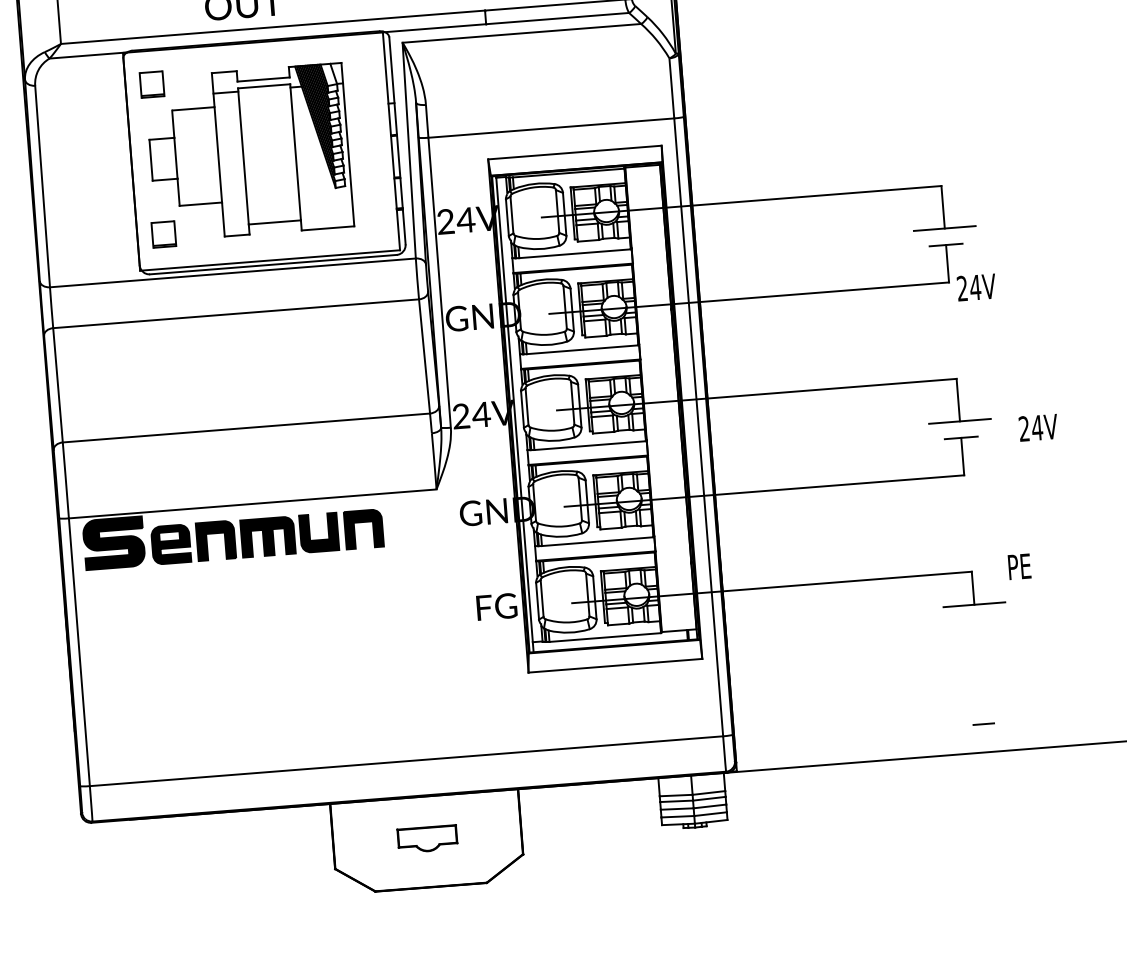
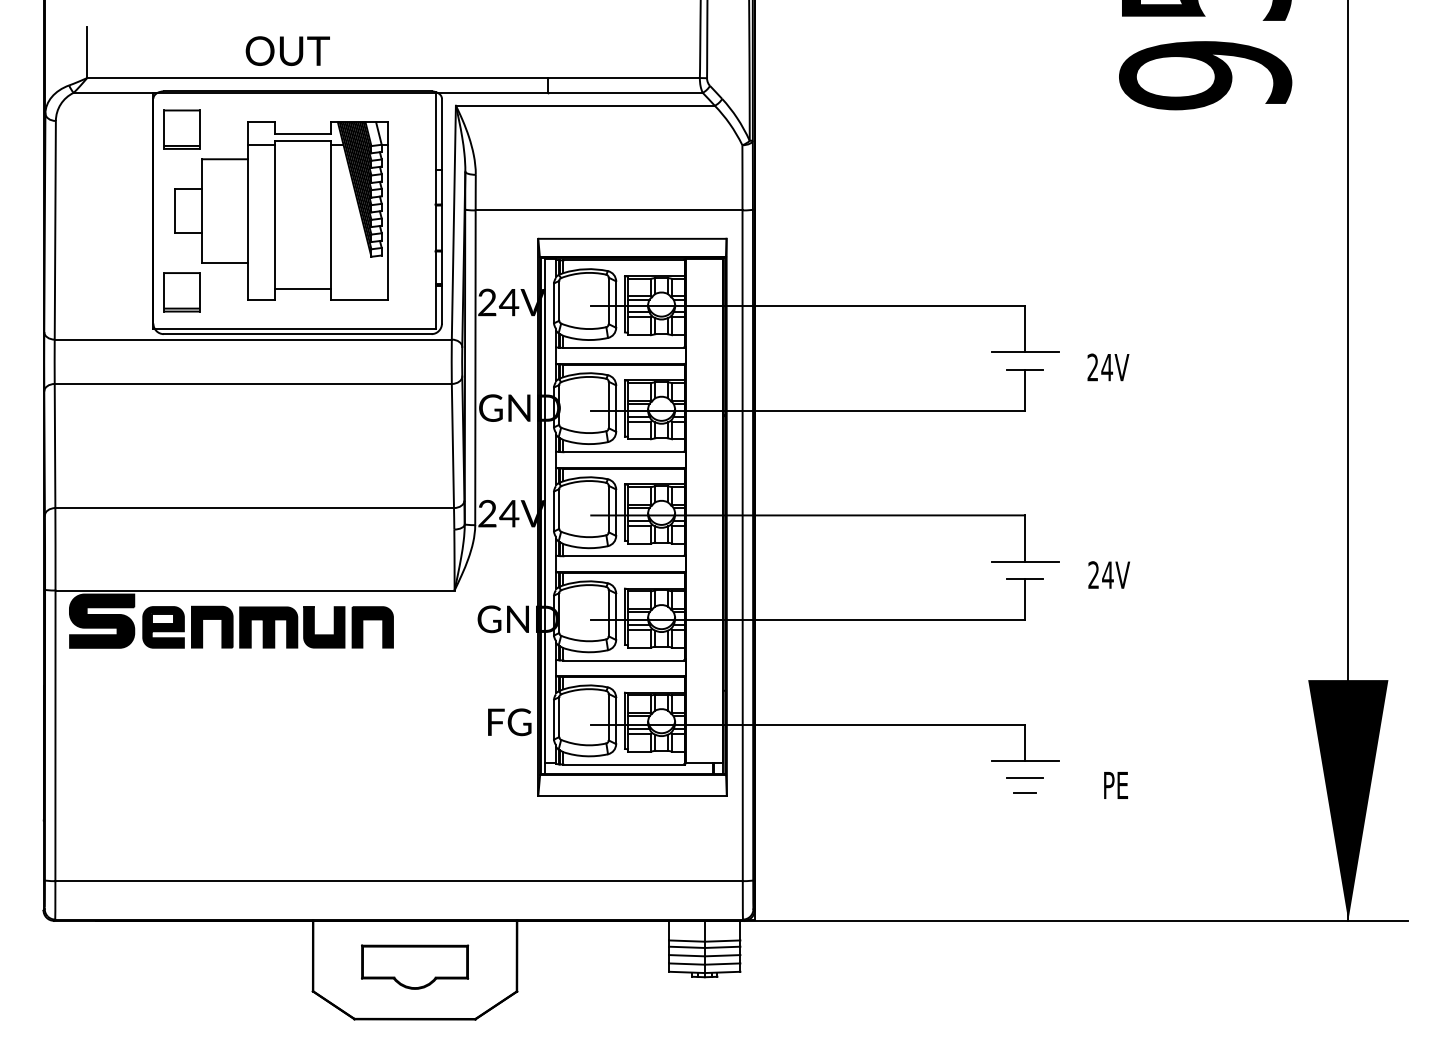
part: (151, 84) -> (181, 129), size x1.43
part: (163, 234) -> (181, 292), size x1.43
text: (976, 287) -> (1108, 367), moved
text: (1019, 566) -> (1115, 785), moved
line: (975, 621) -> (1024, 778), added
line: (983, 723) -> (1024, 792), moved
part: (427, 838) -> (415, 966), size x1.67

